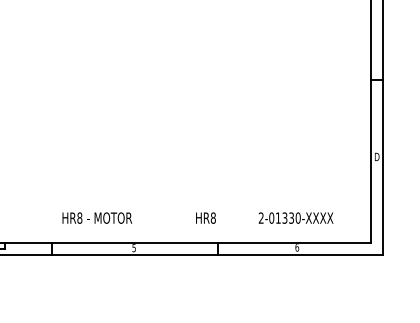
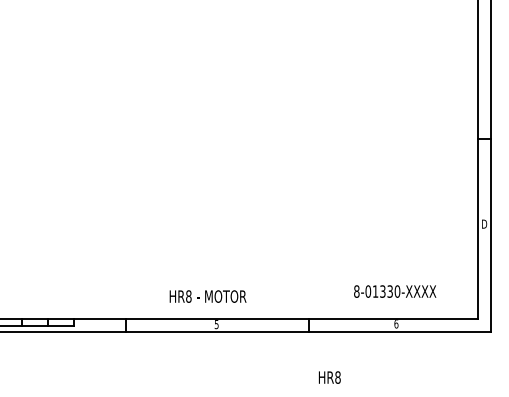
text: (96, 218) -> (207, 296), moved
text: (205, 218) -> (329, 377), moved
text: (261, 218) -> (356, 291), 2-01330-XXXX -> 8-01330-XXXX

